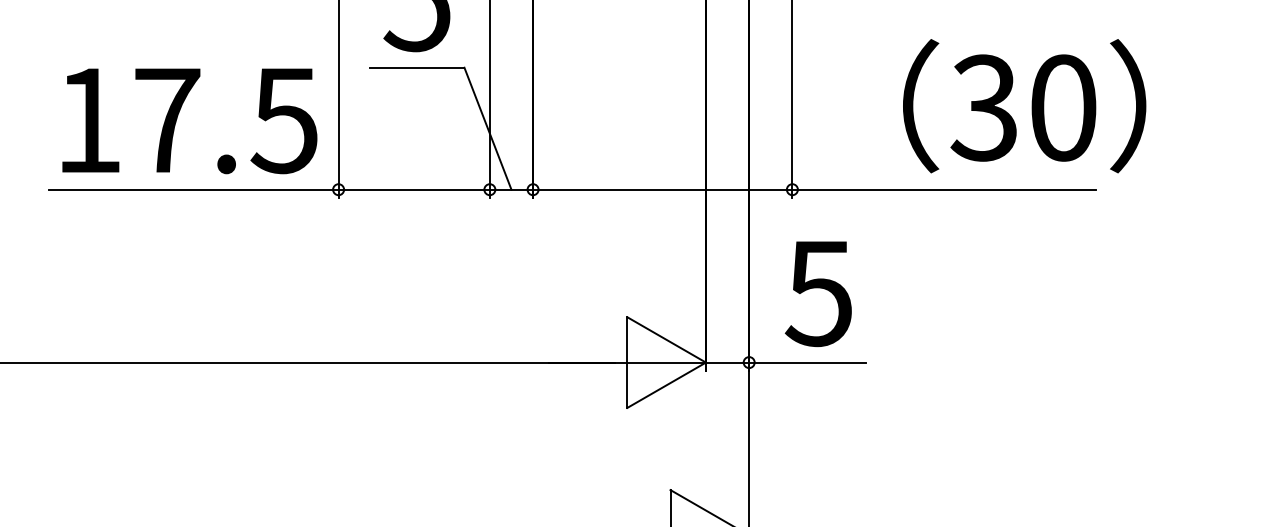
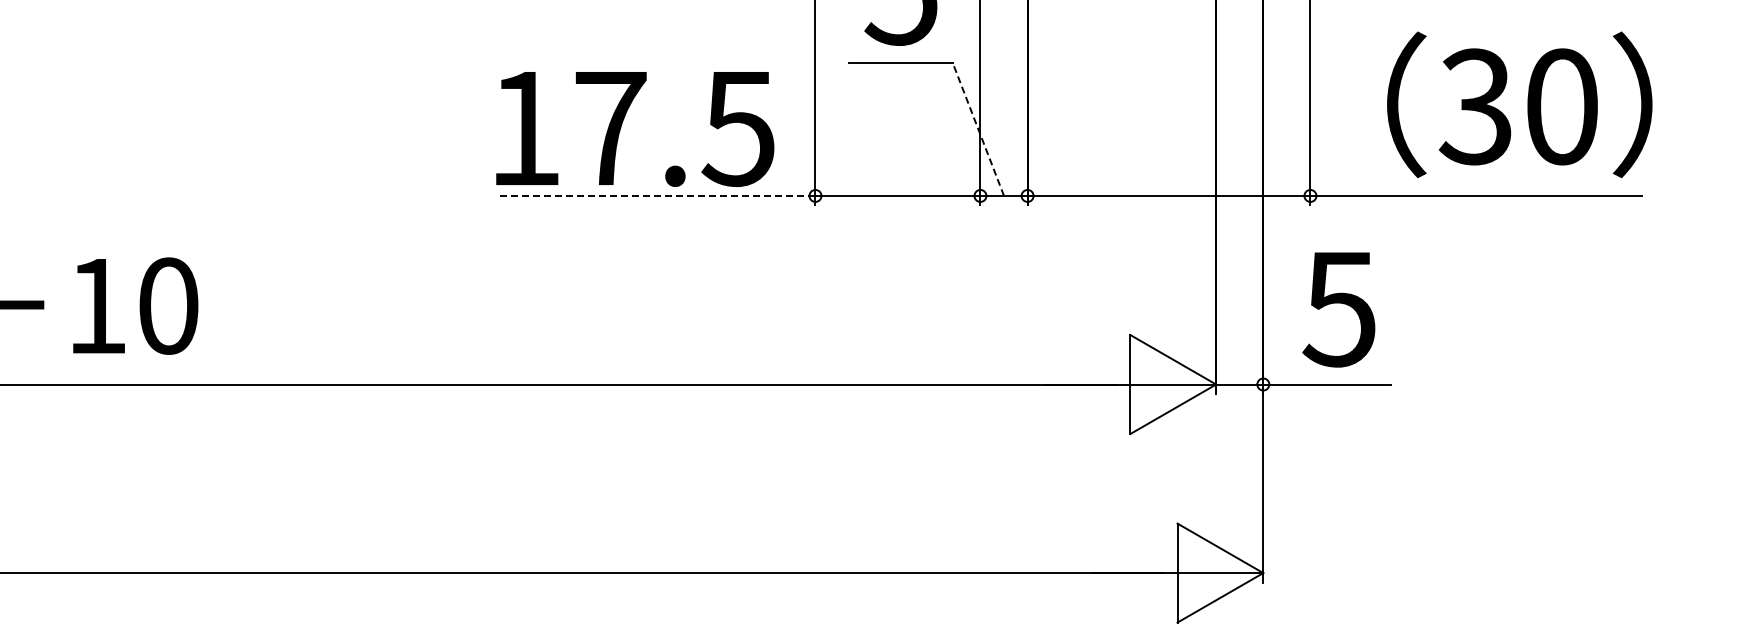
text: (1024, 105) -> (1519, 104), moved
text: (190, 121) -> (635, 129), moved
line: (488, 127) -> (978, 128), solid -> dashed
line: (192, 189) -> (656, 195), solid -> dashed

